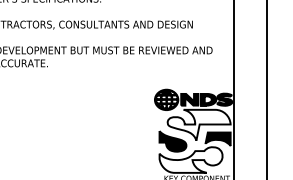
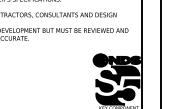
fill: (199, 124) -> (120, 75), added
fill: (191, 159) -> (115, 96), added

